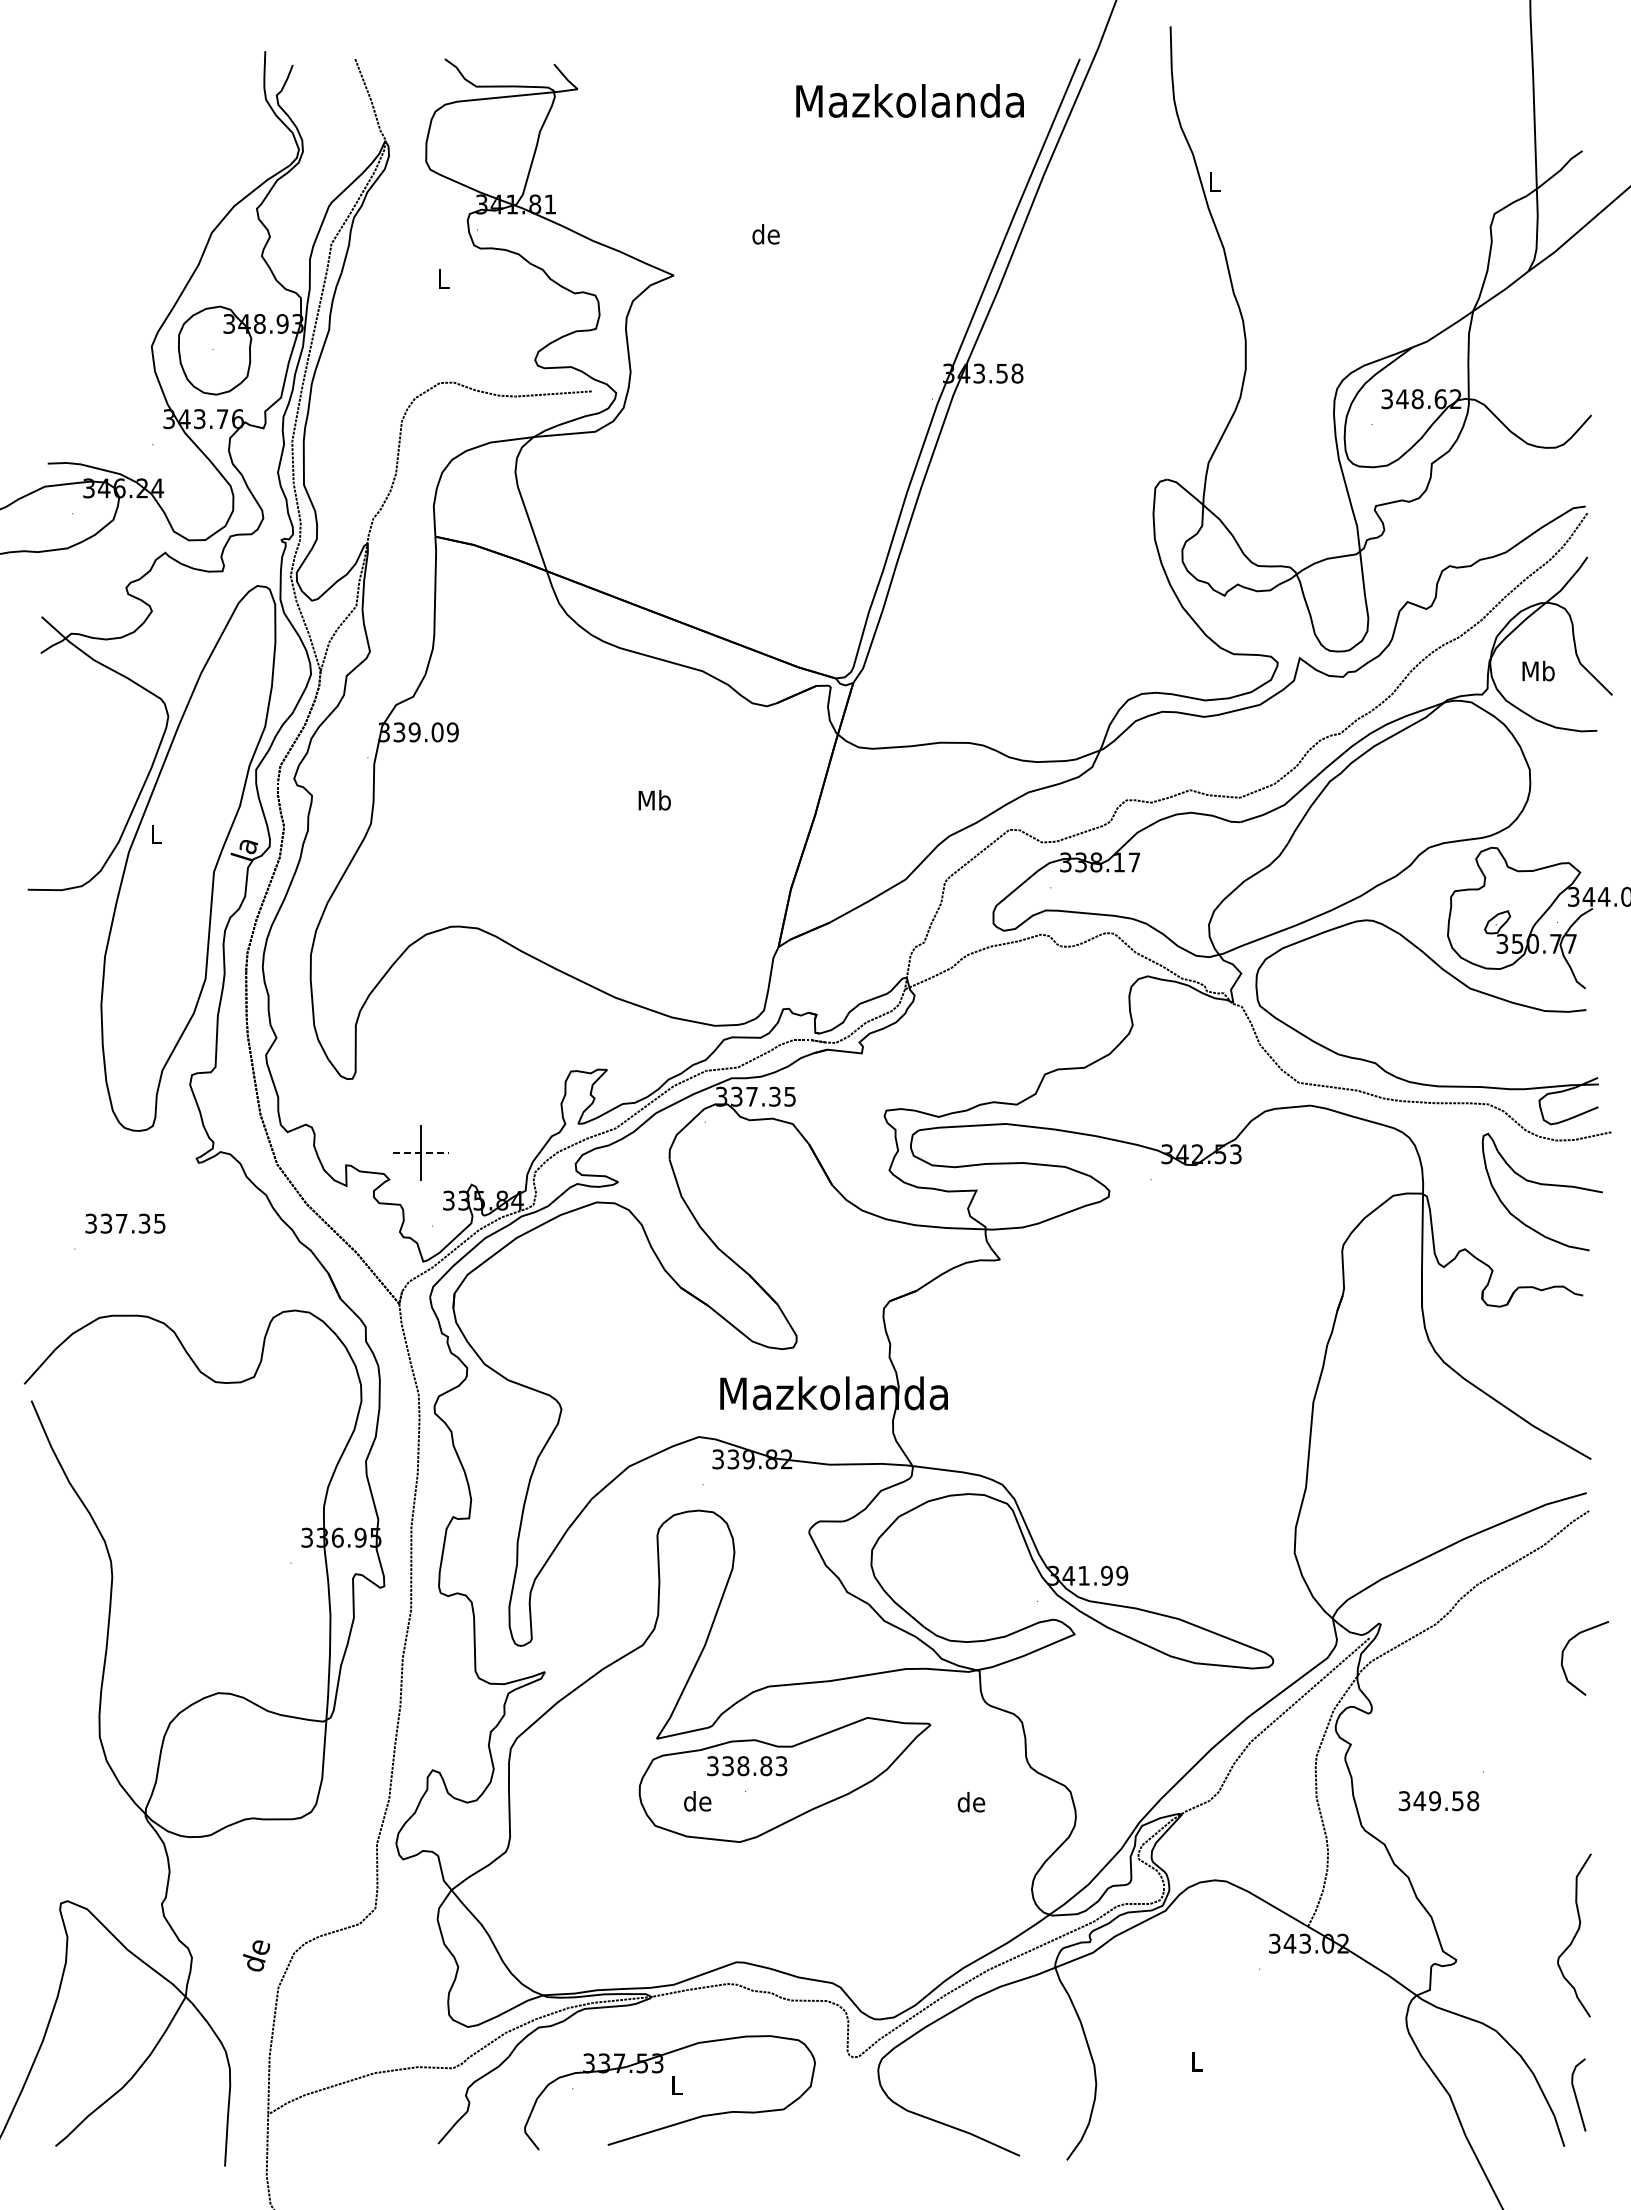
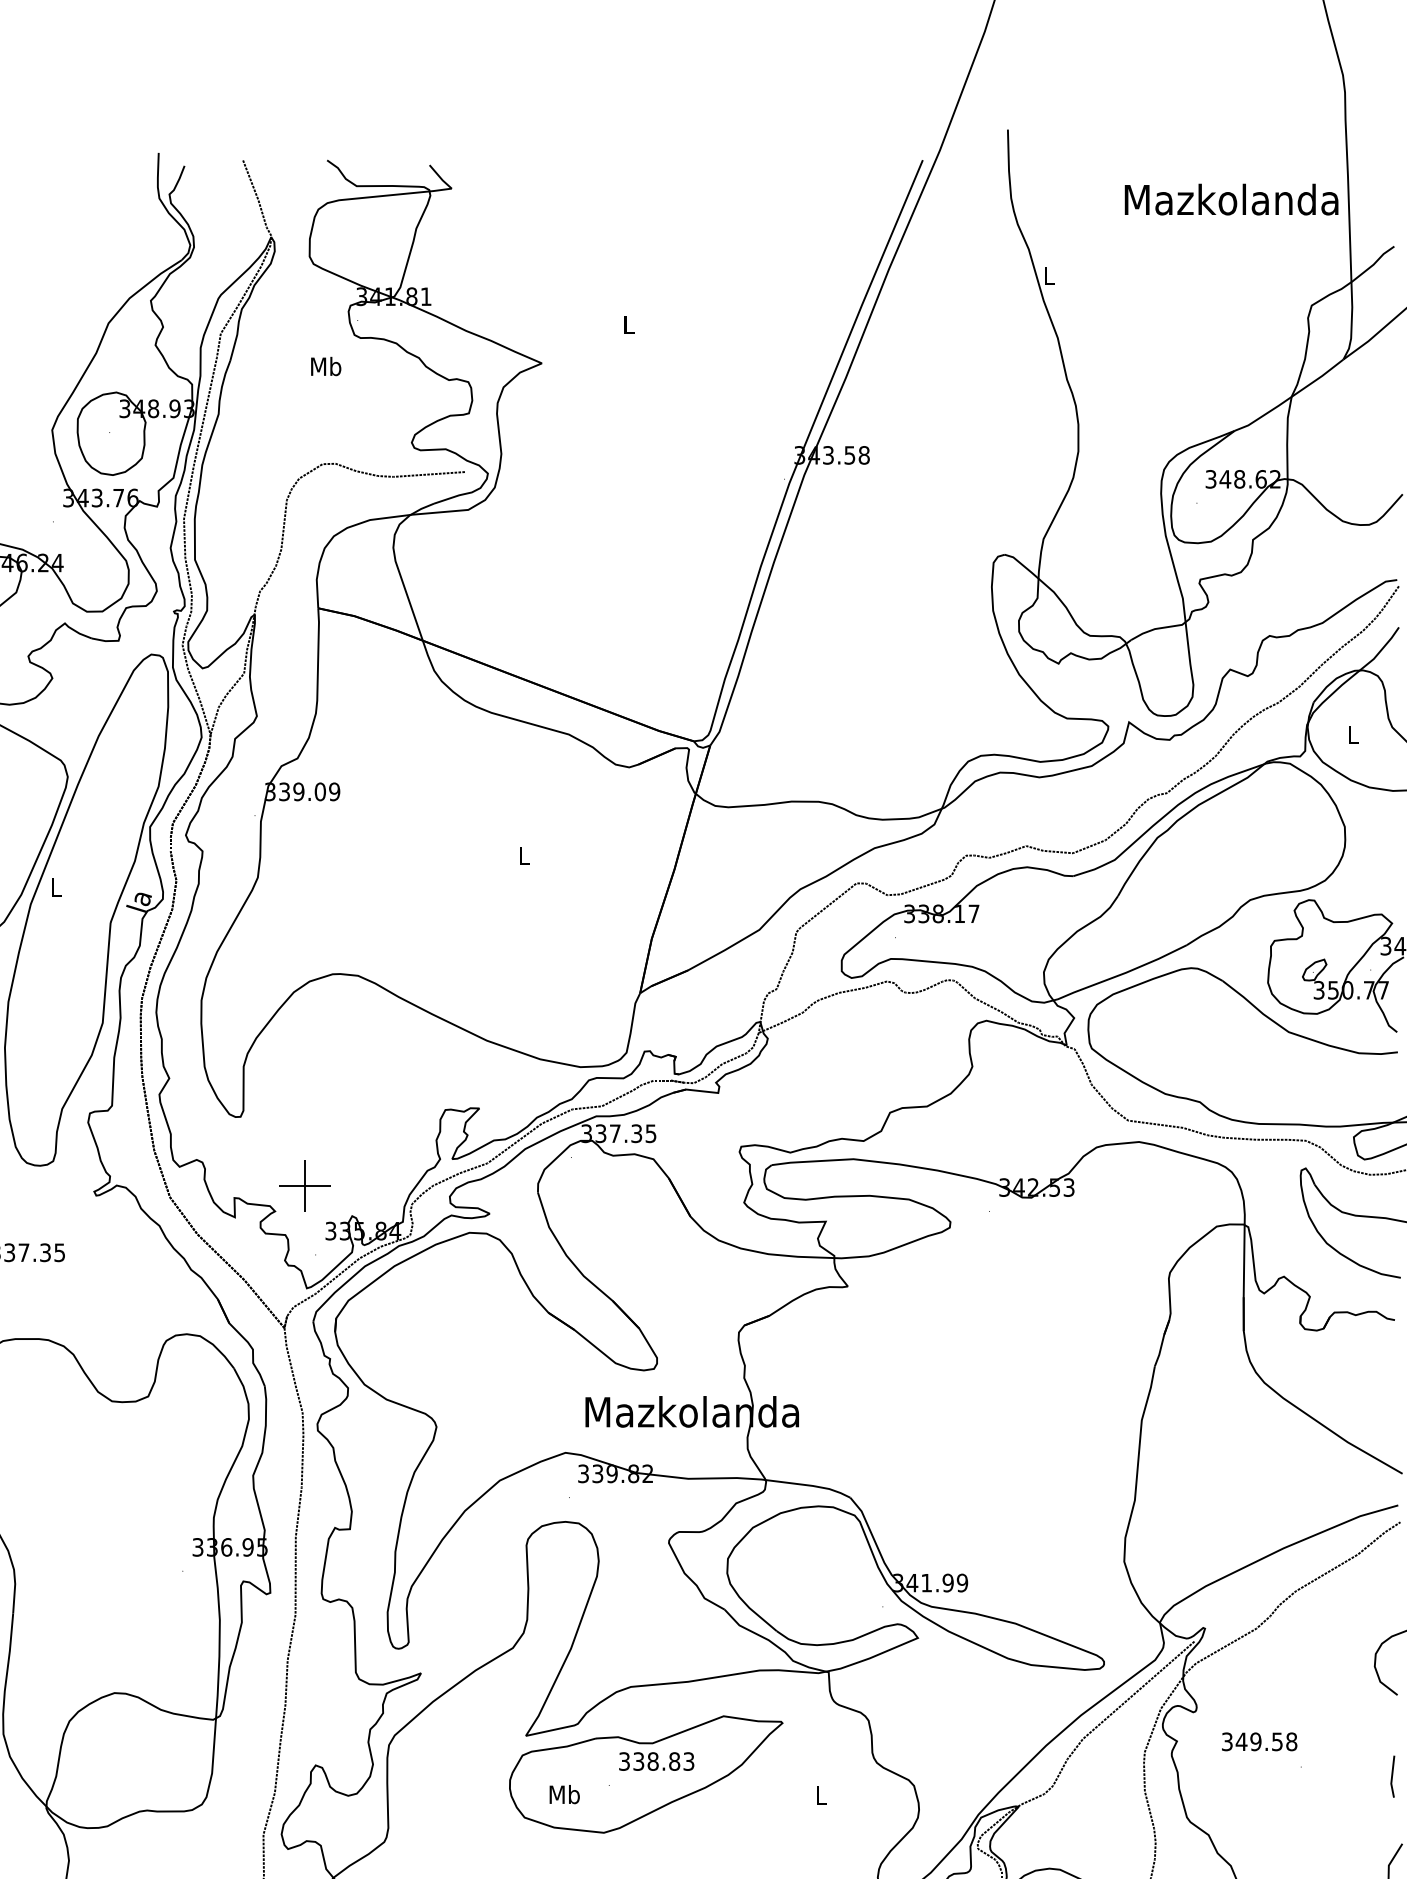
text: (909, 100) -> (1231, 199), moved
text: (765, 234) -> (627, 324), de -> L
text: (443, 278) -> (325, 366), L -> Mb
text: (1538, 670) -> (1352, 733), Mb -> L
text: (654, 800) -> (523, 855), Mb -> L
line: (420, 1153) -> (304, 1186), dashed -> solid
text: (747, 1766) -> (656, 1761), moved
line: (1580, 1781) -> (1392, 1775), added
text: (698, 1801) -> (565, 1794), de -> Mb
text: (1438, 1801) -> (1259, 1742), moved
text: (971, 1802) -> (821, 1795), de -> L

